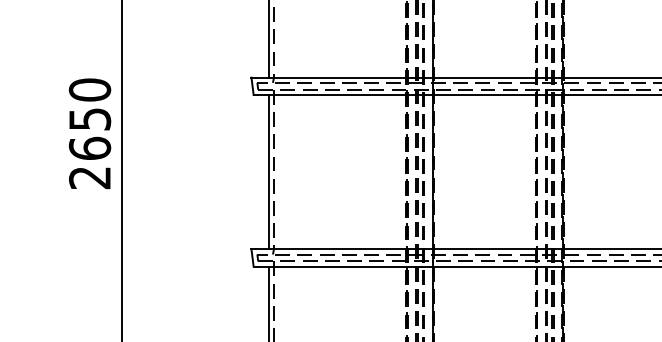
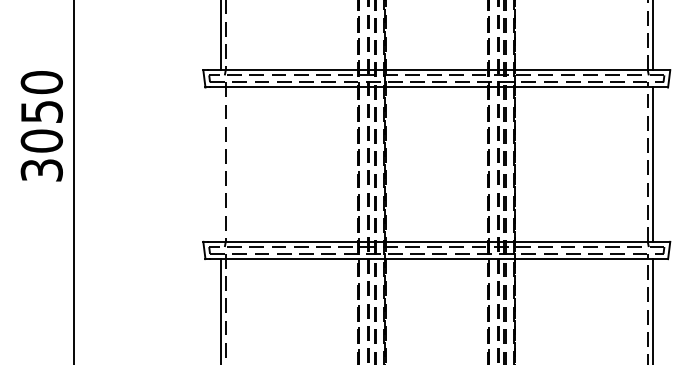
text: (89, 162) -> (41, 155), 2650 -> 3050
line: (268, 171) -> (220, 164), removed

